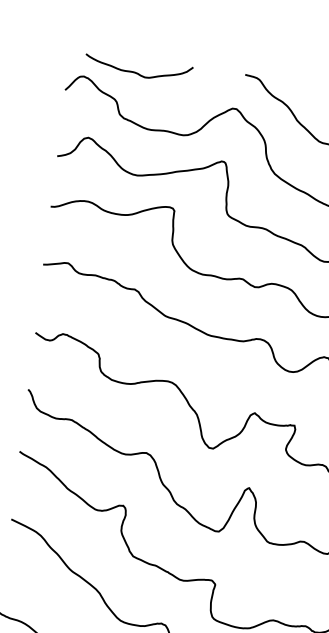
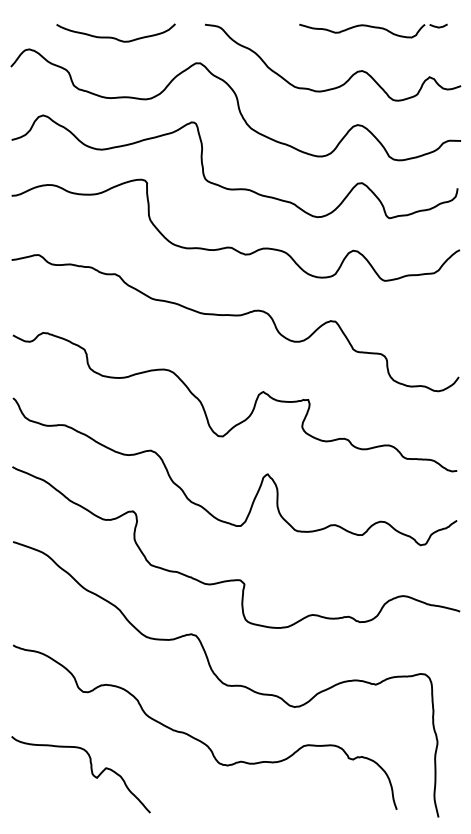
curve: (137, 72) -> (115, 37), moved

